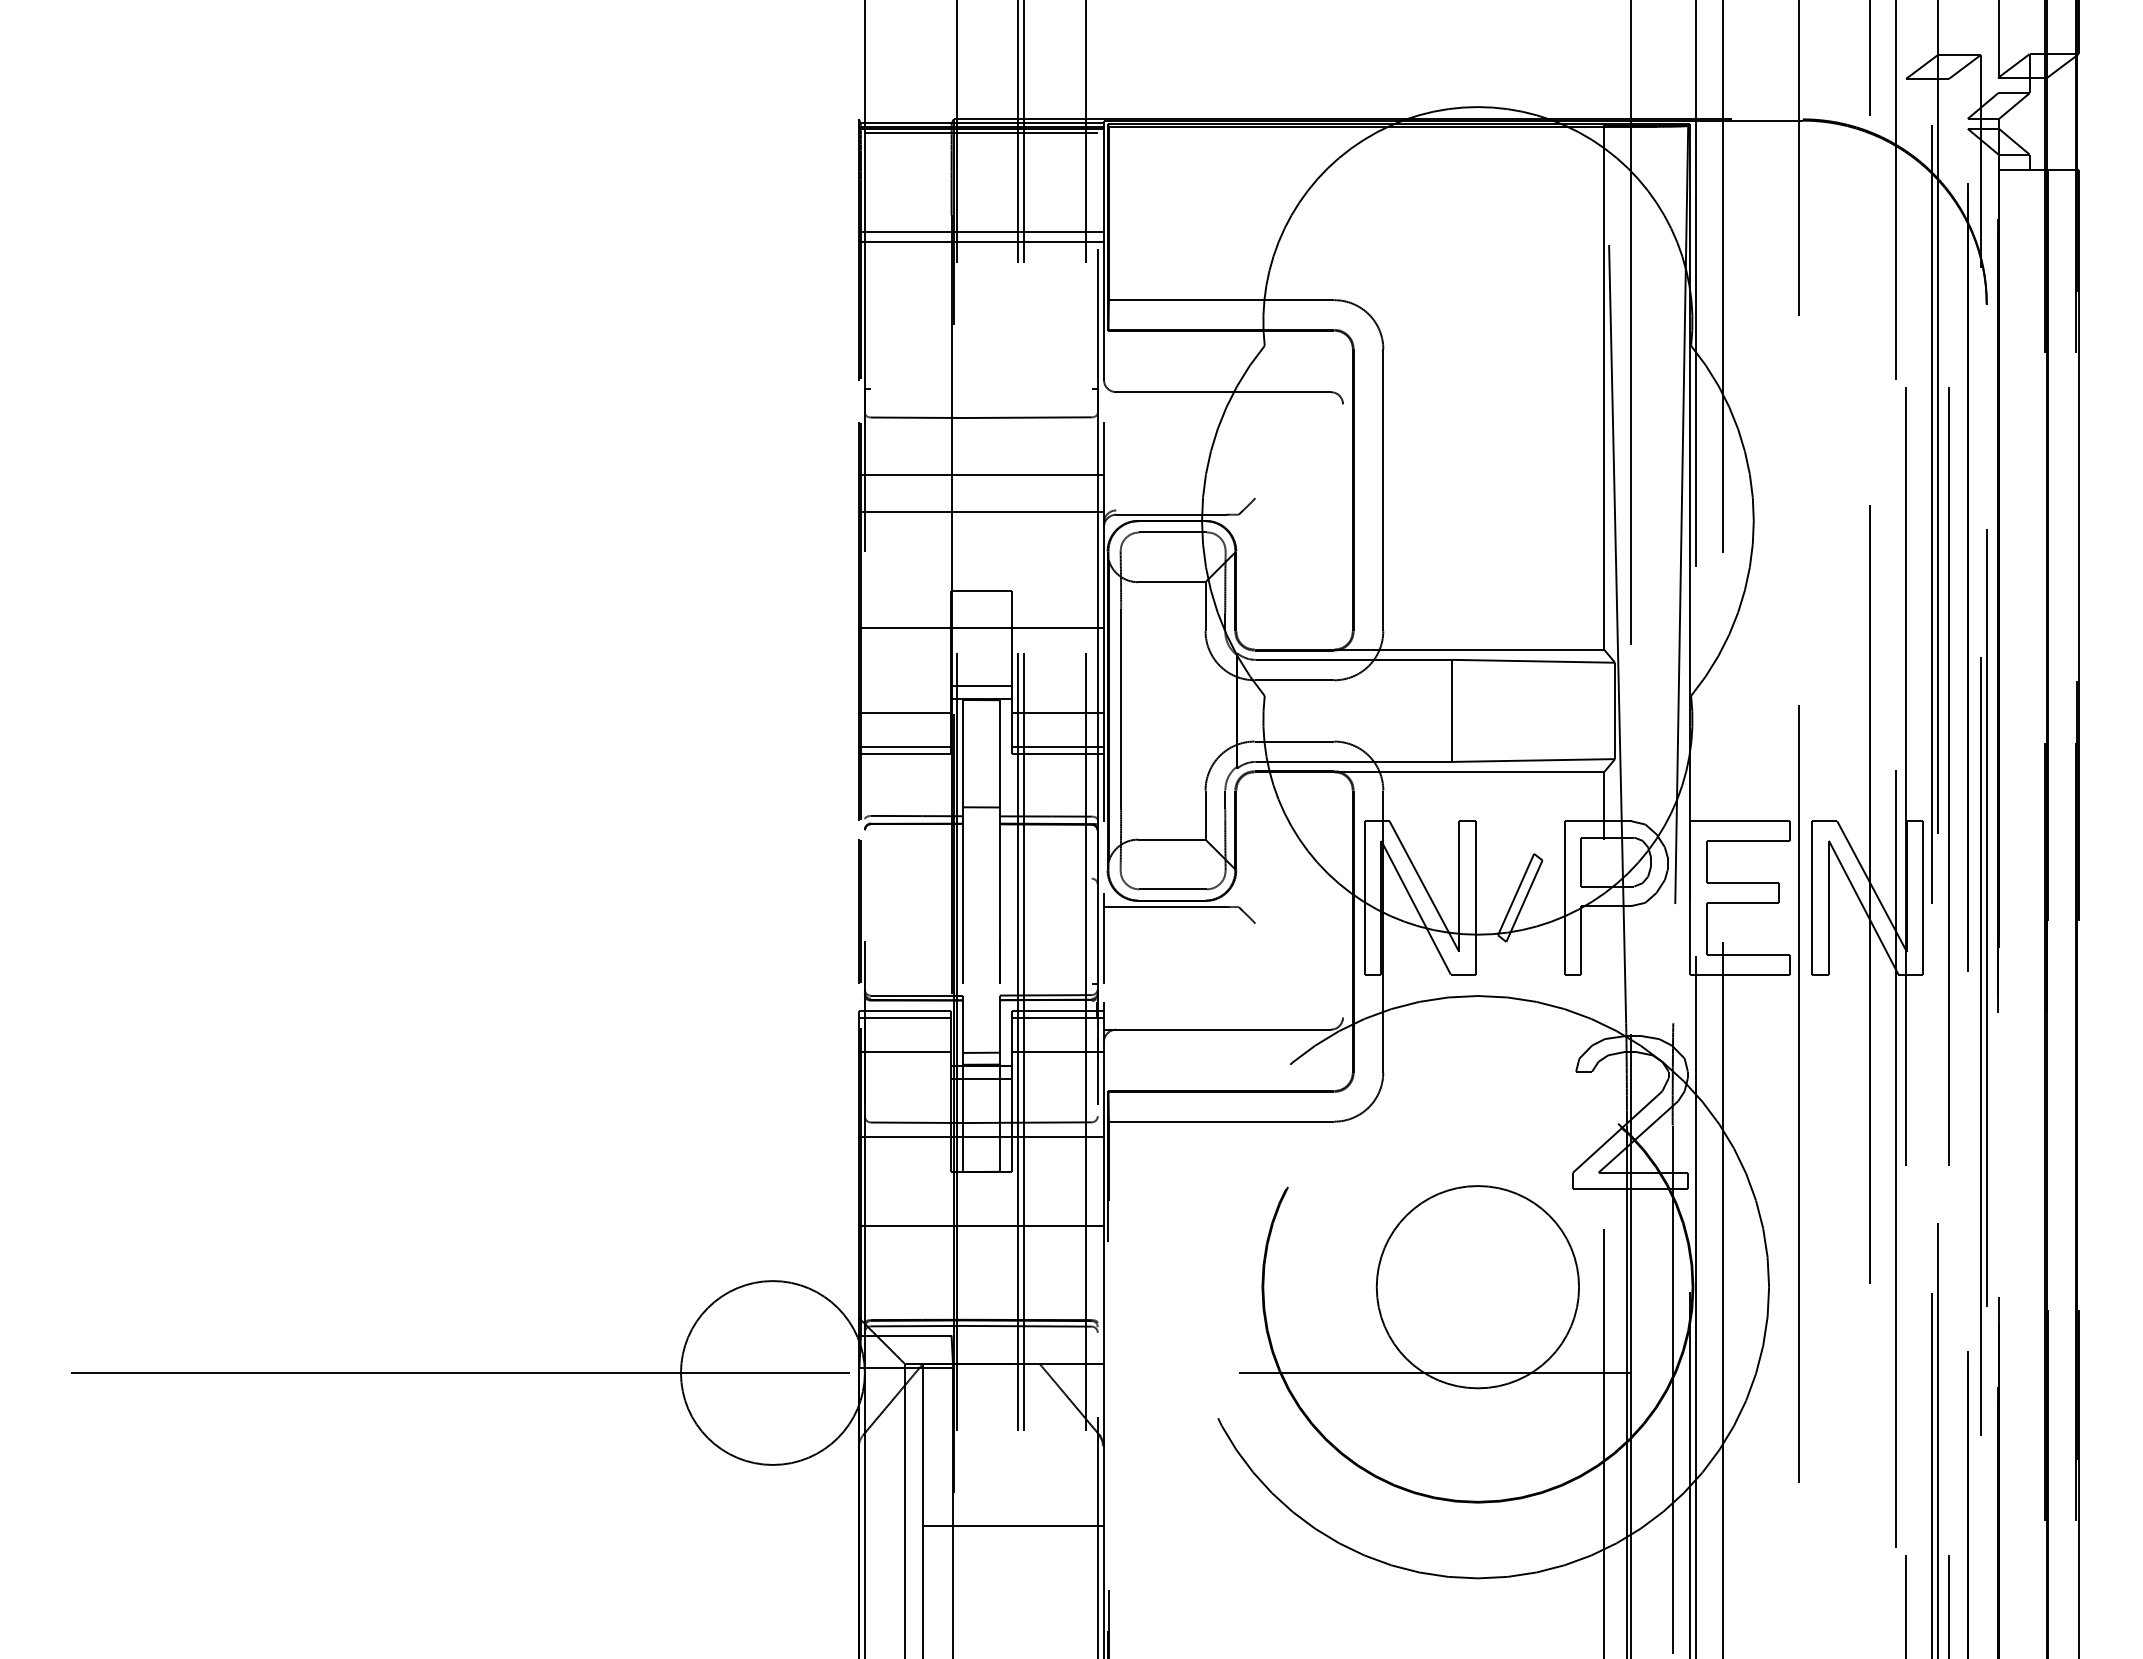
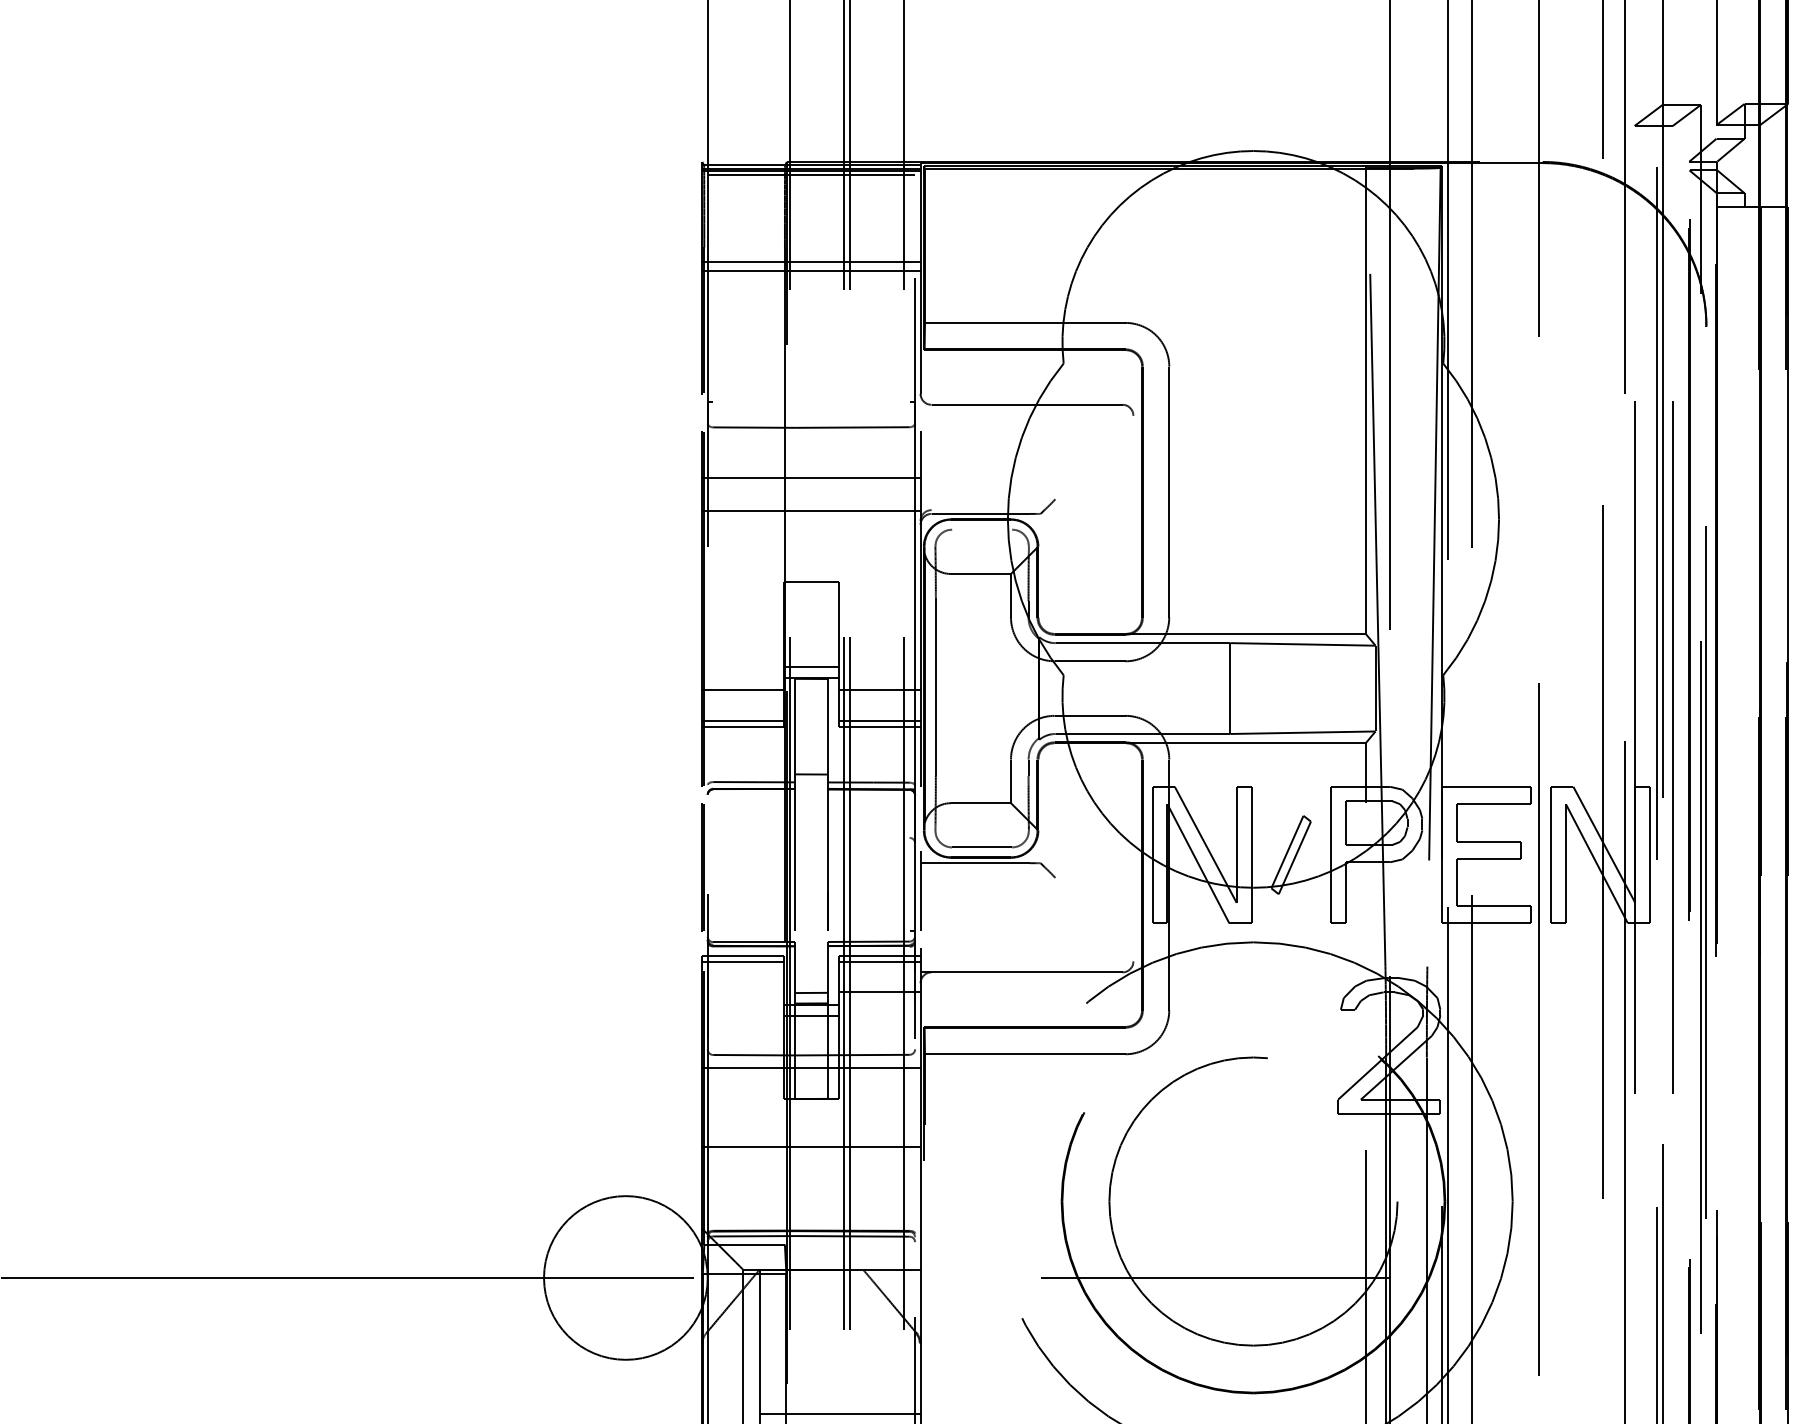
line: (1172, 532) -> (981, 529), removed
line: (980, 628) -> (810, 615), removed
line: (904, 1052) -> (743, 992), removed
circle: (1477, 1287) -> (1253, 1201), size x1.6

